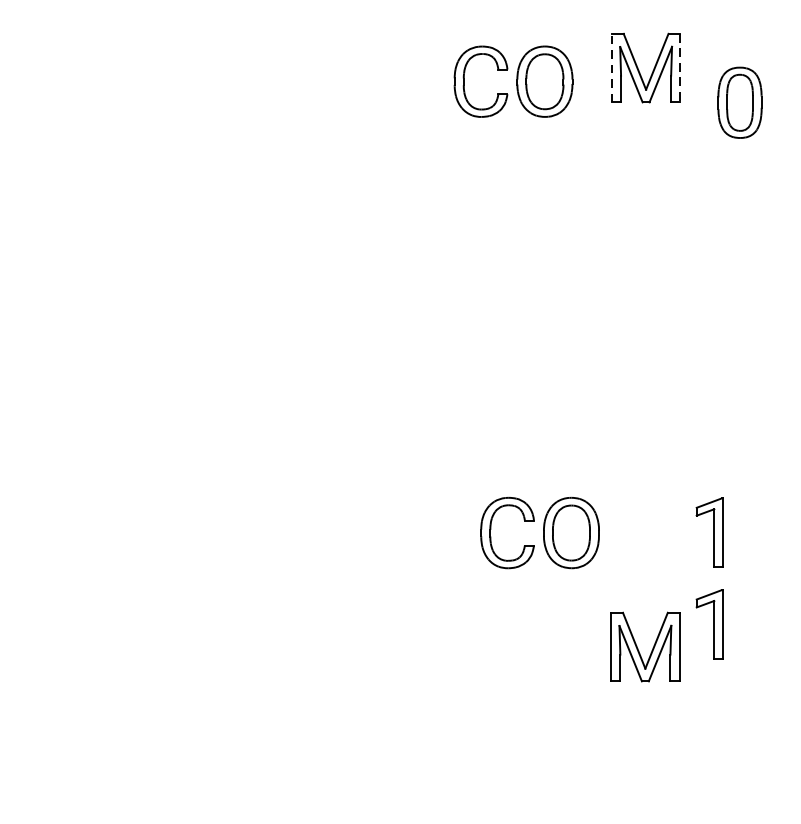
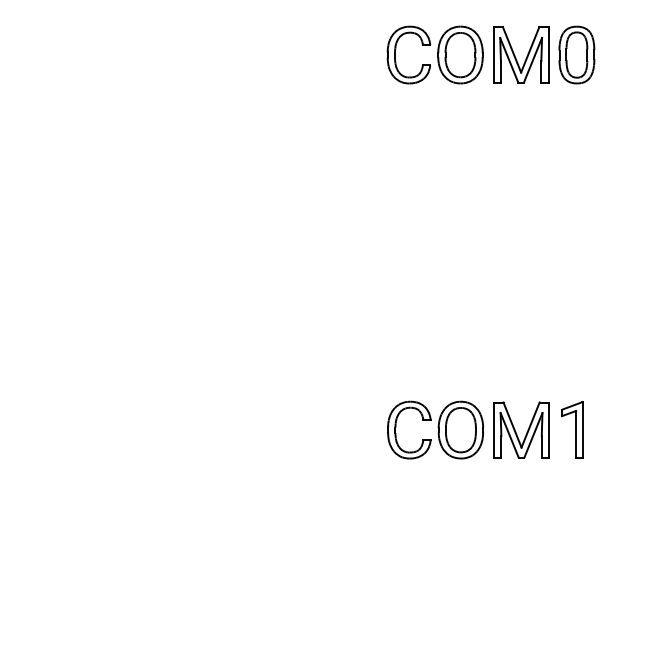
line: (611, 68) -> (493, 55), dashed -> solid
line: (680, 68) -> (548, 55), dashed -> solid
part: (512, 81) -> (434, 54), moved
part: (739, 102) -> (576, 54), moved
part: (709, 623) -> (572, 503), removed
part: (645, 646) -> (521, 429), moved

